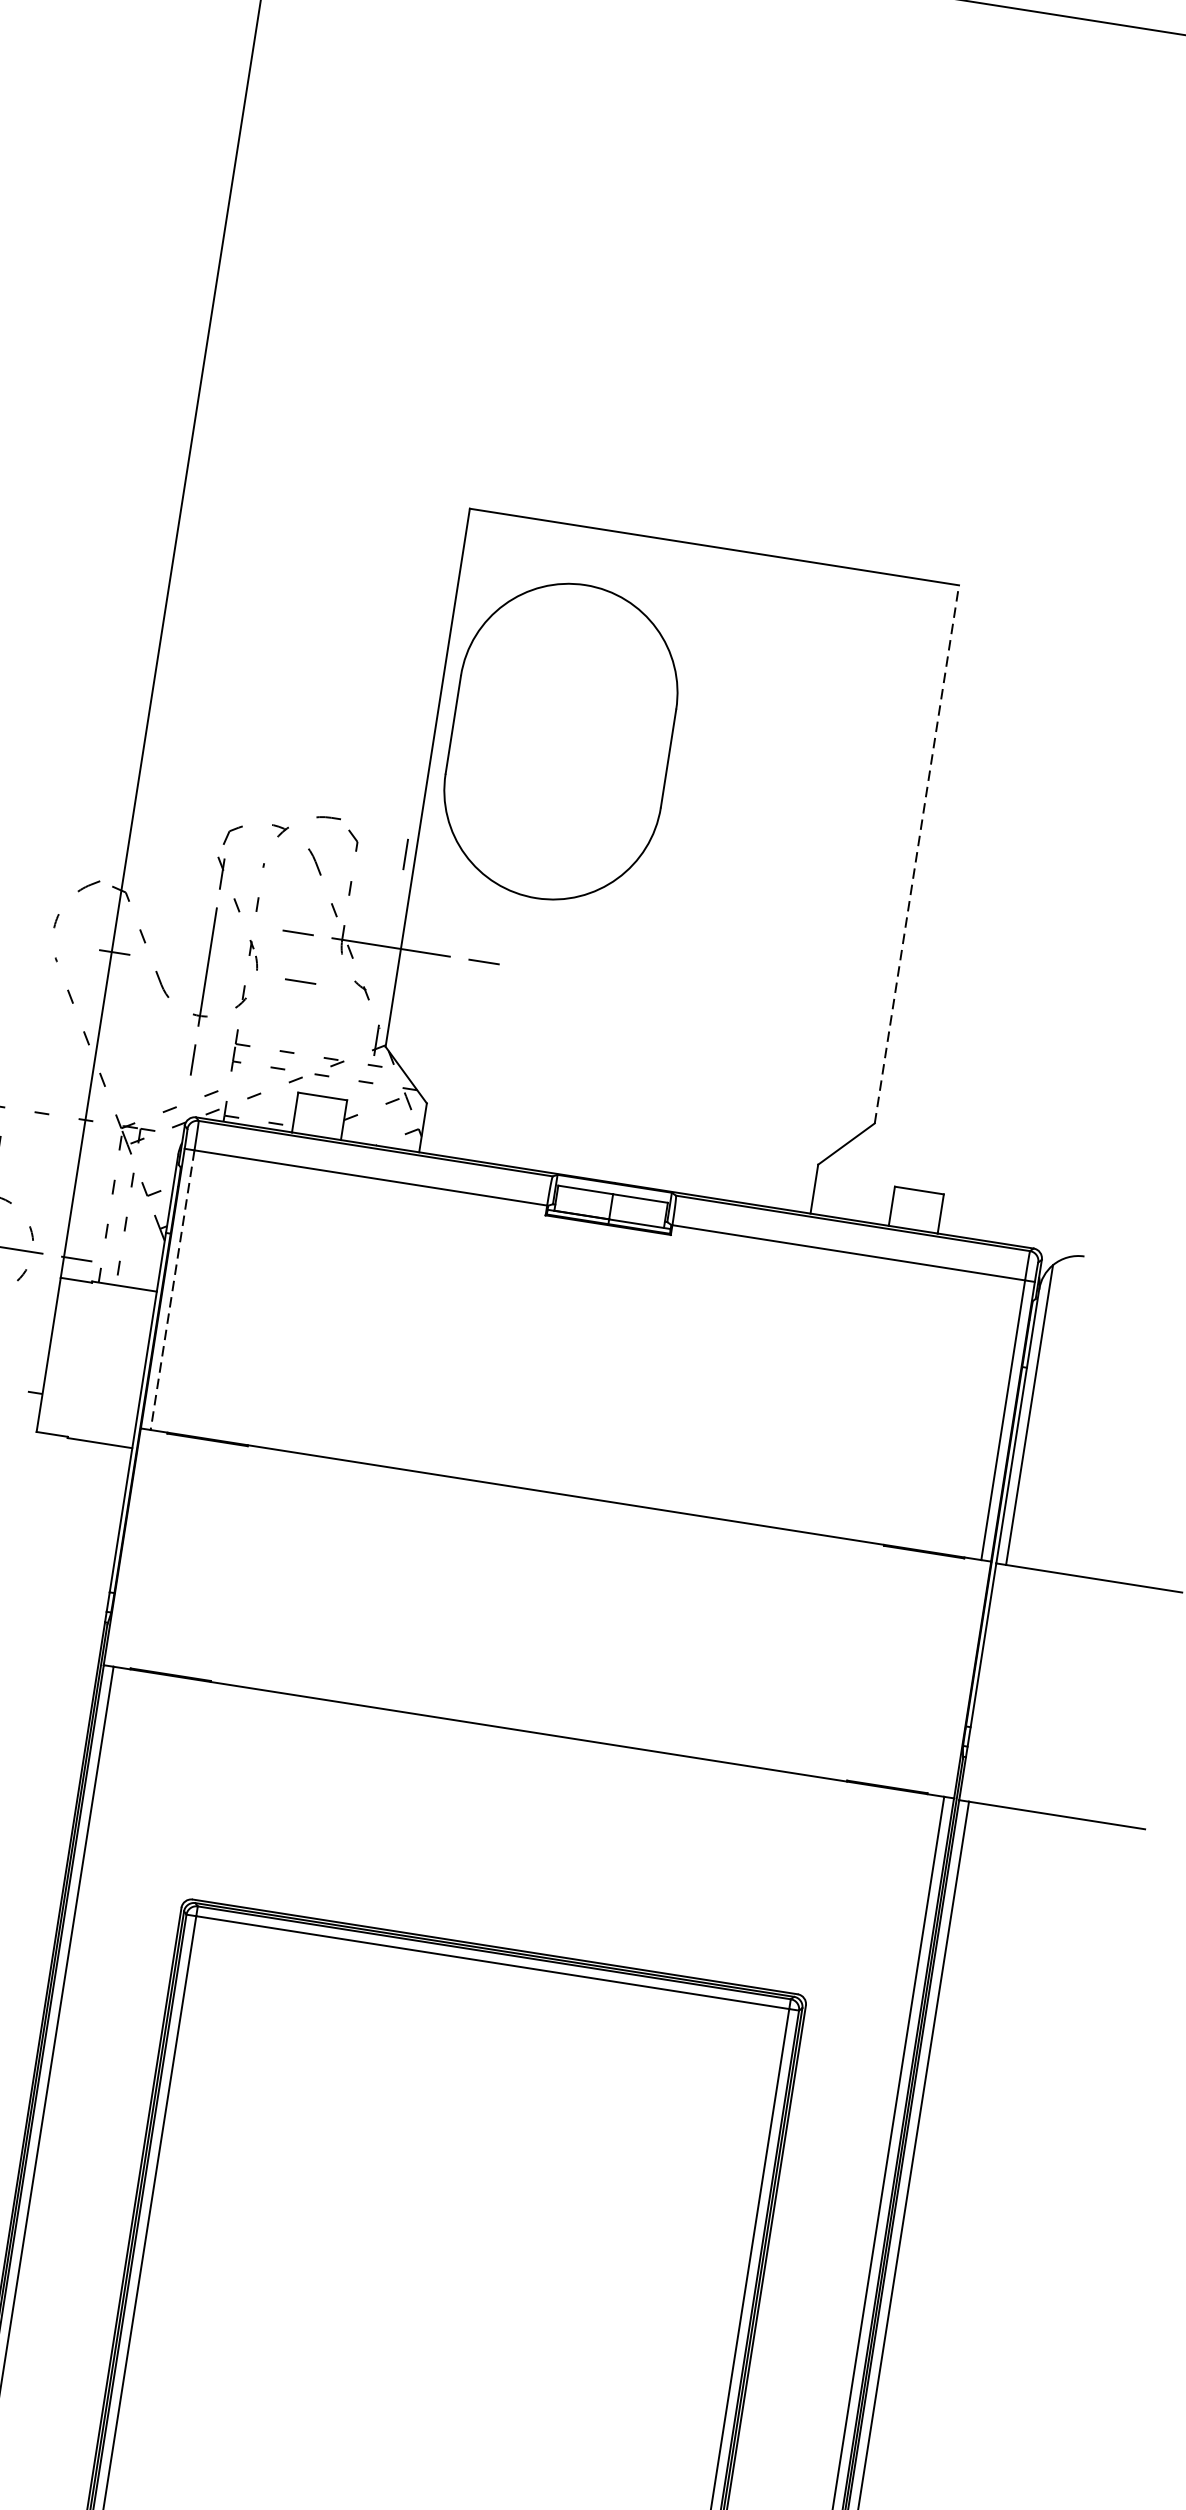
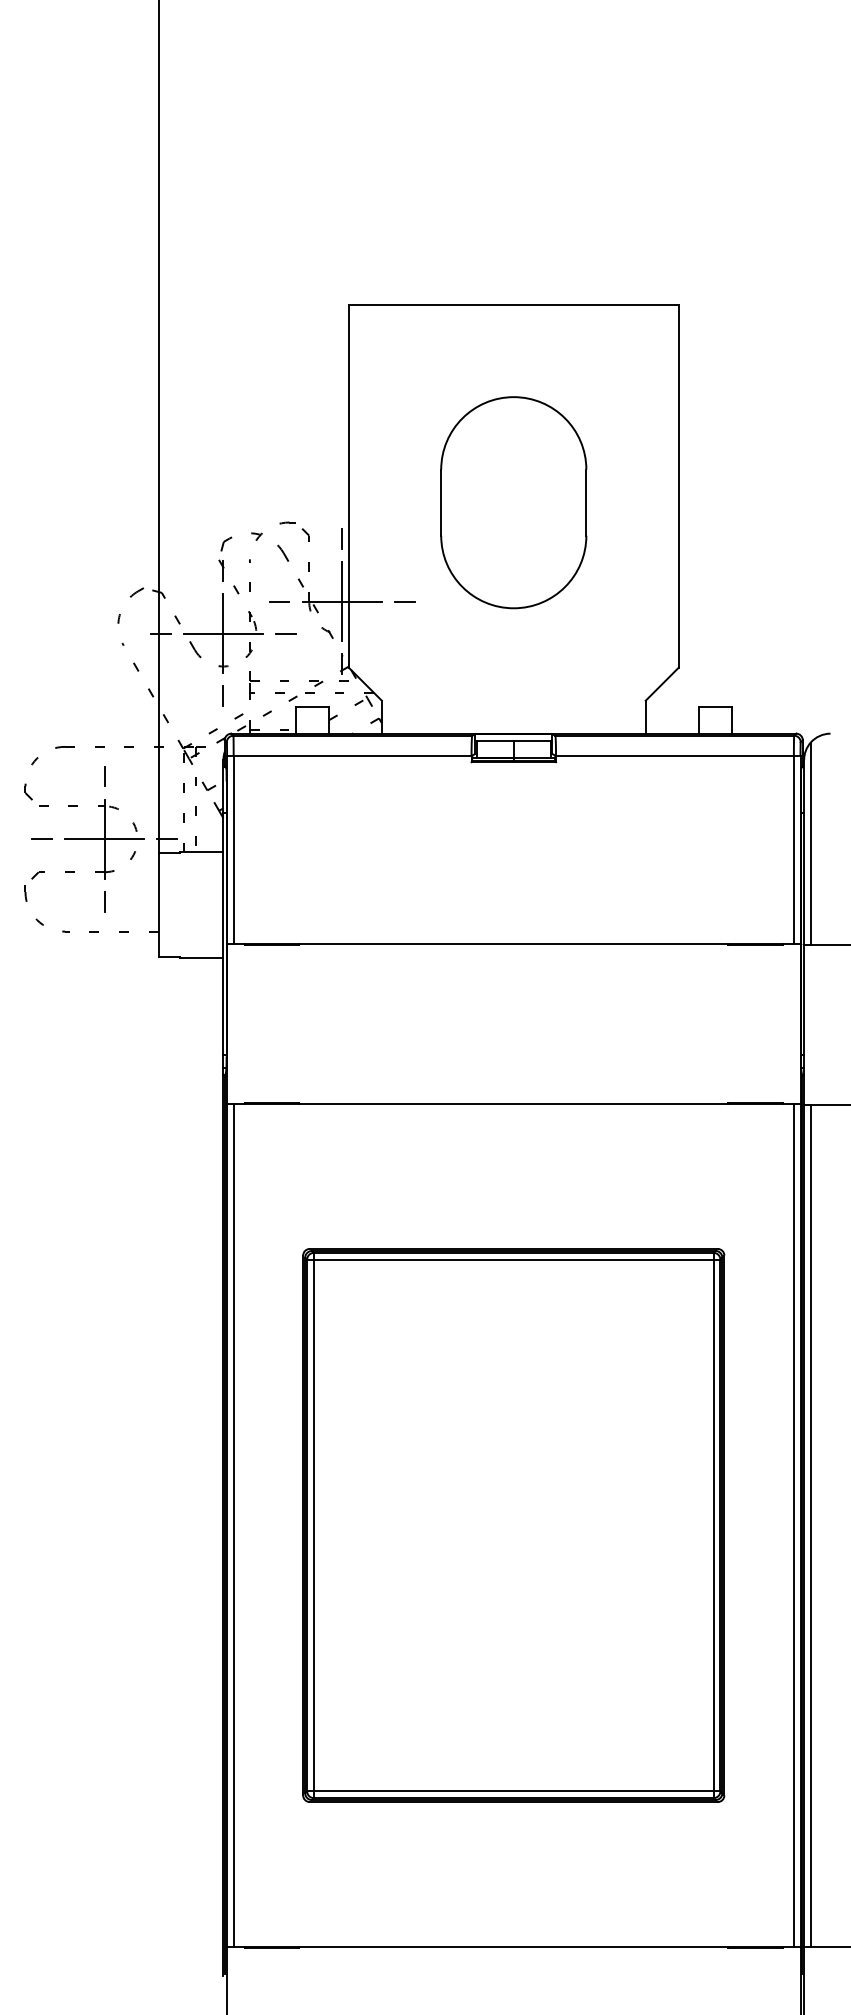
part: (560, 741) -> (513, 502), moved
line: (916, 853) -> (678, 485), dashed -> solid
line: (391, 947) -> (342, 601), added
line: (207, 967) -> (223, 633), added
line: (172, 1291) -> (233, 850), dashed -> solid

